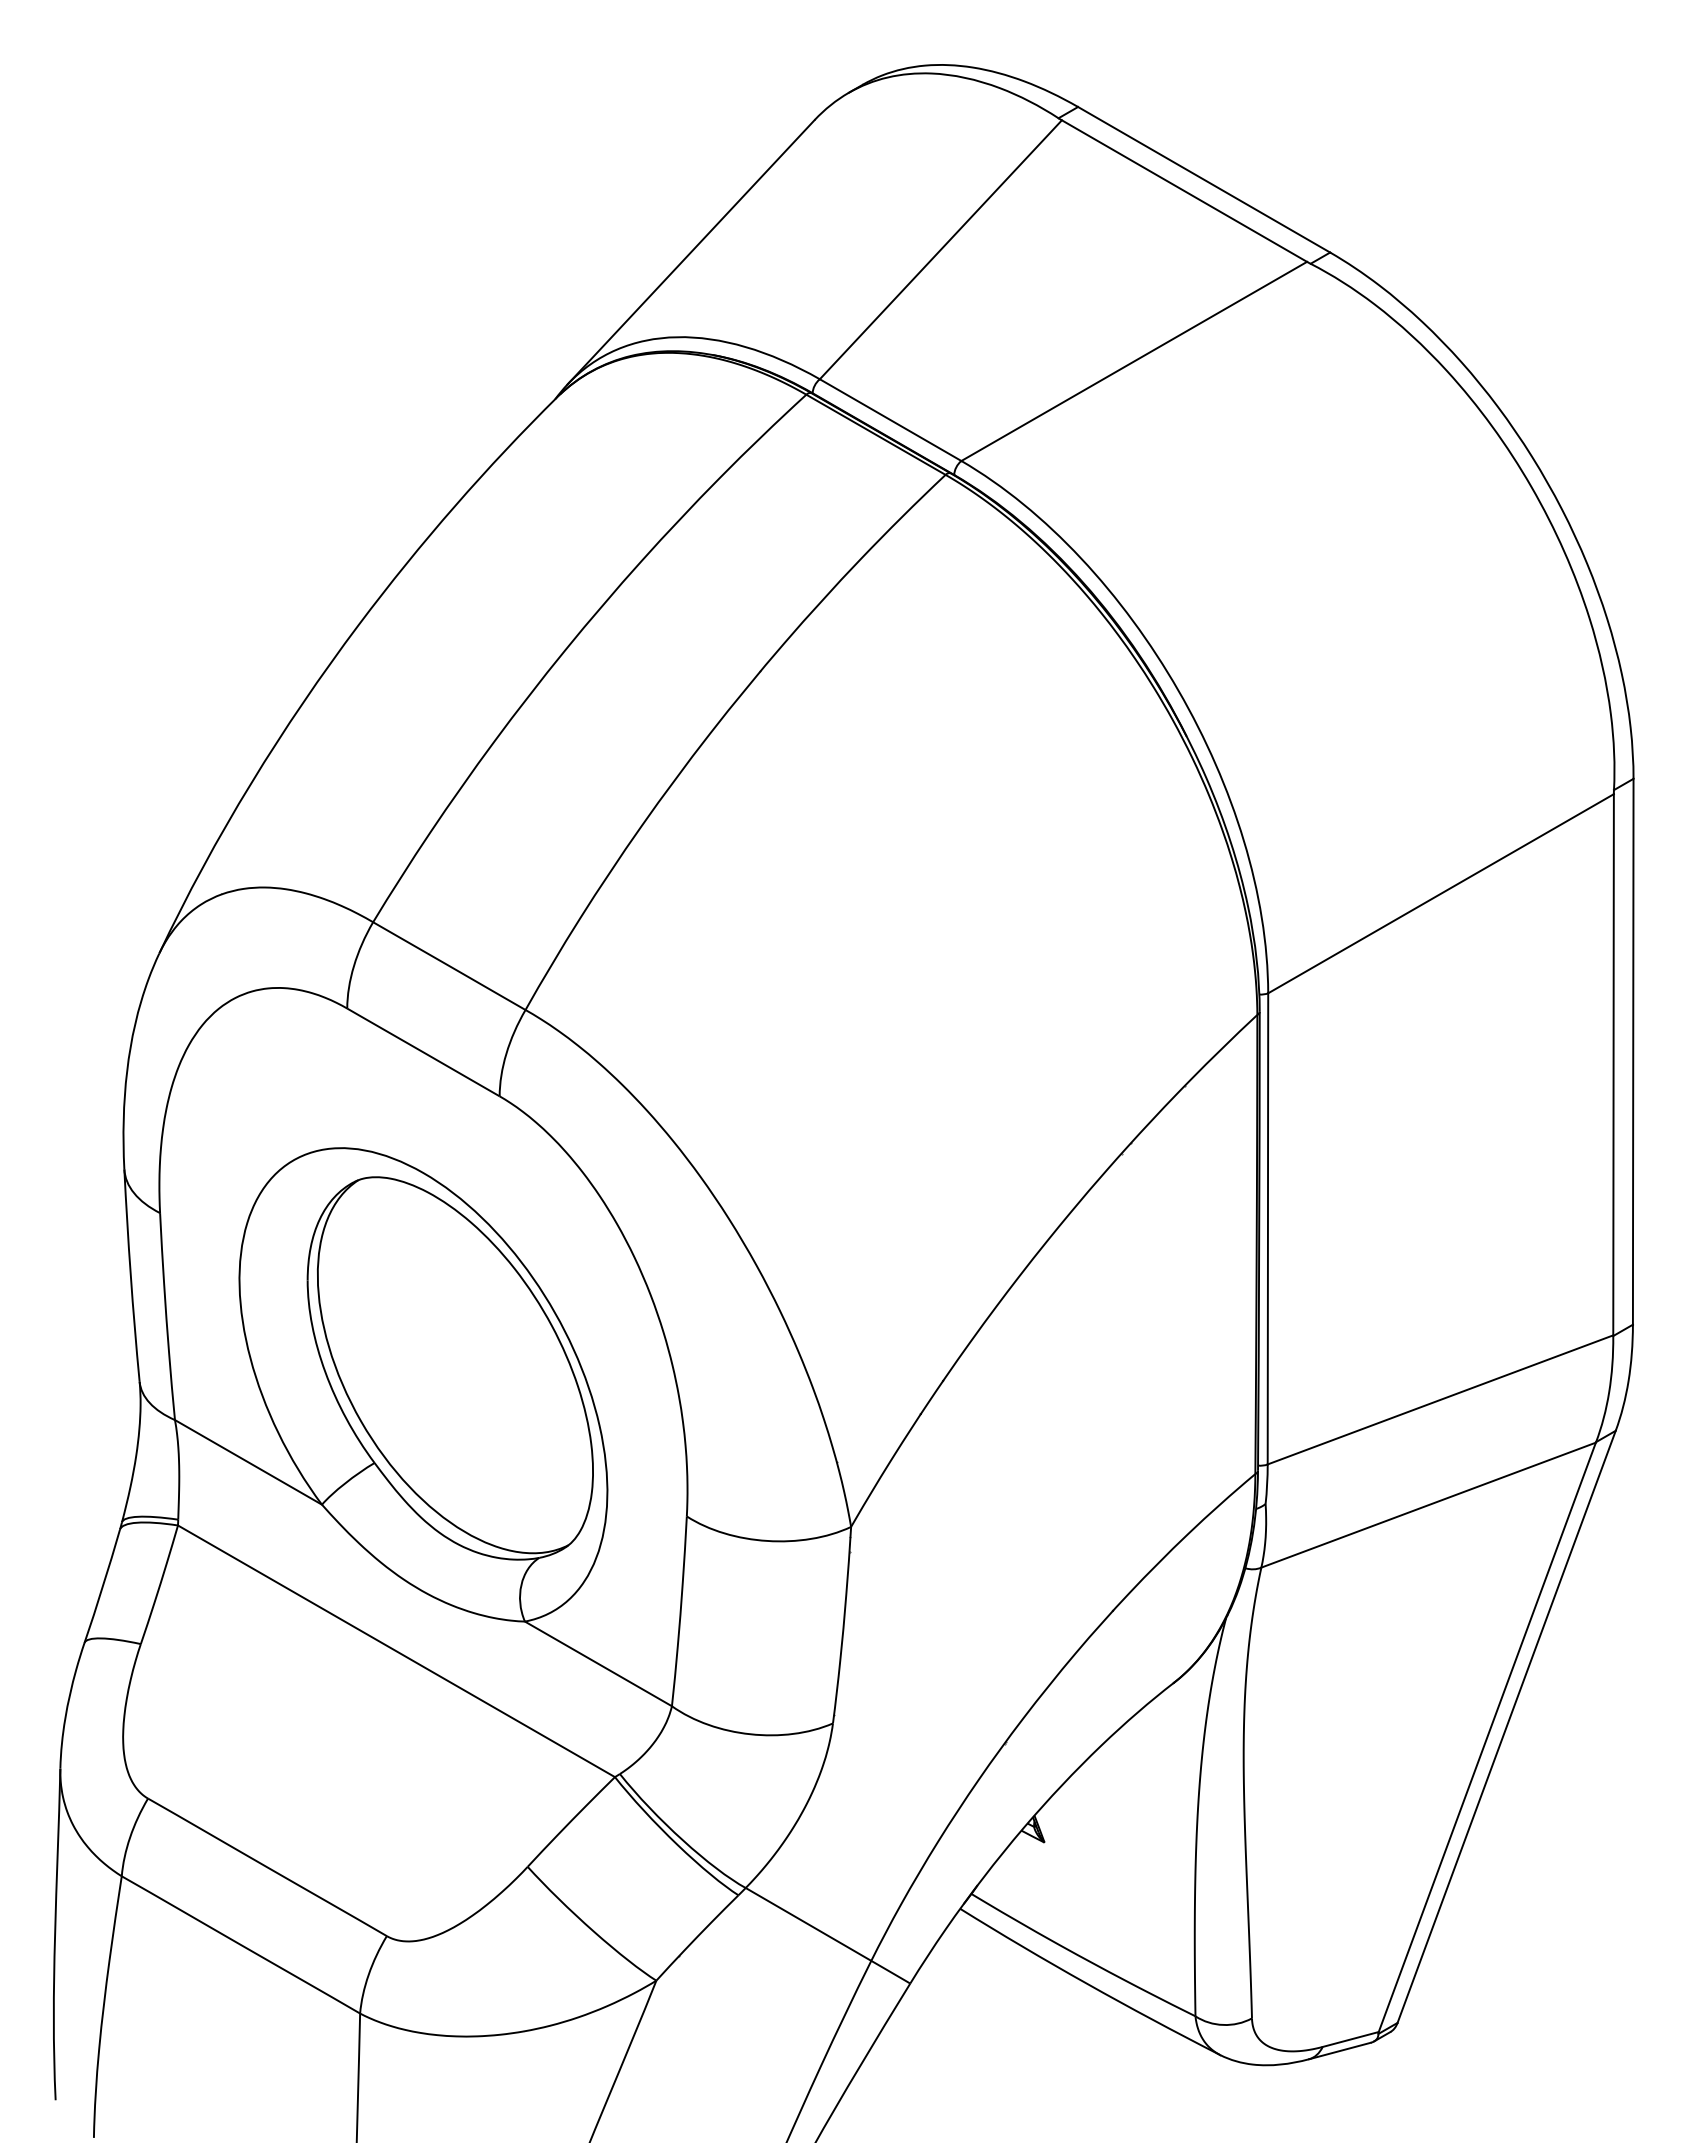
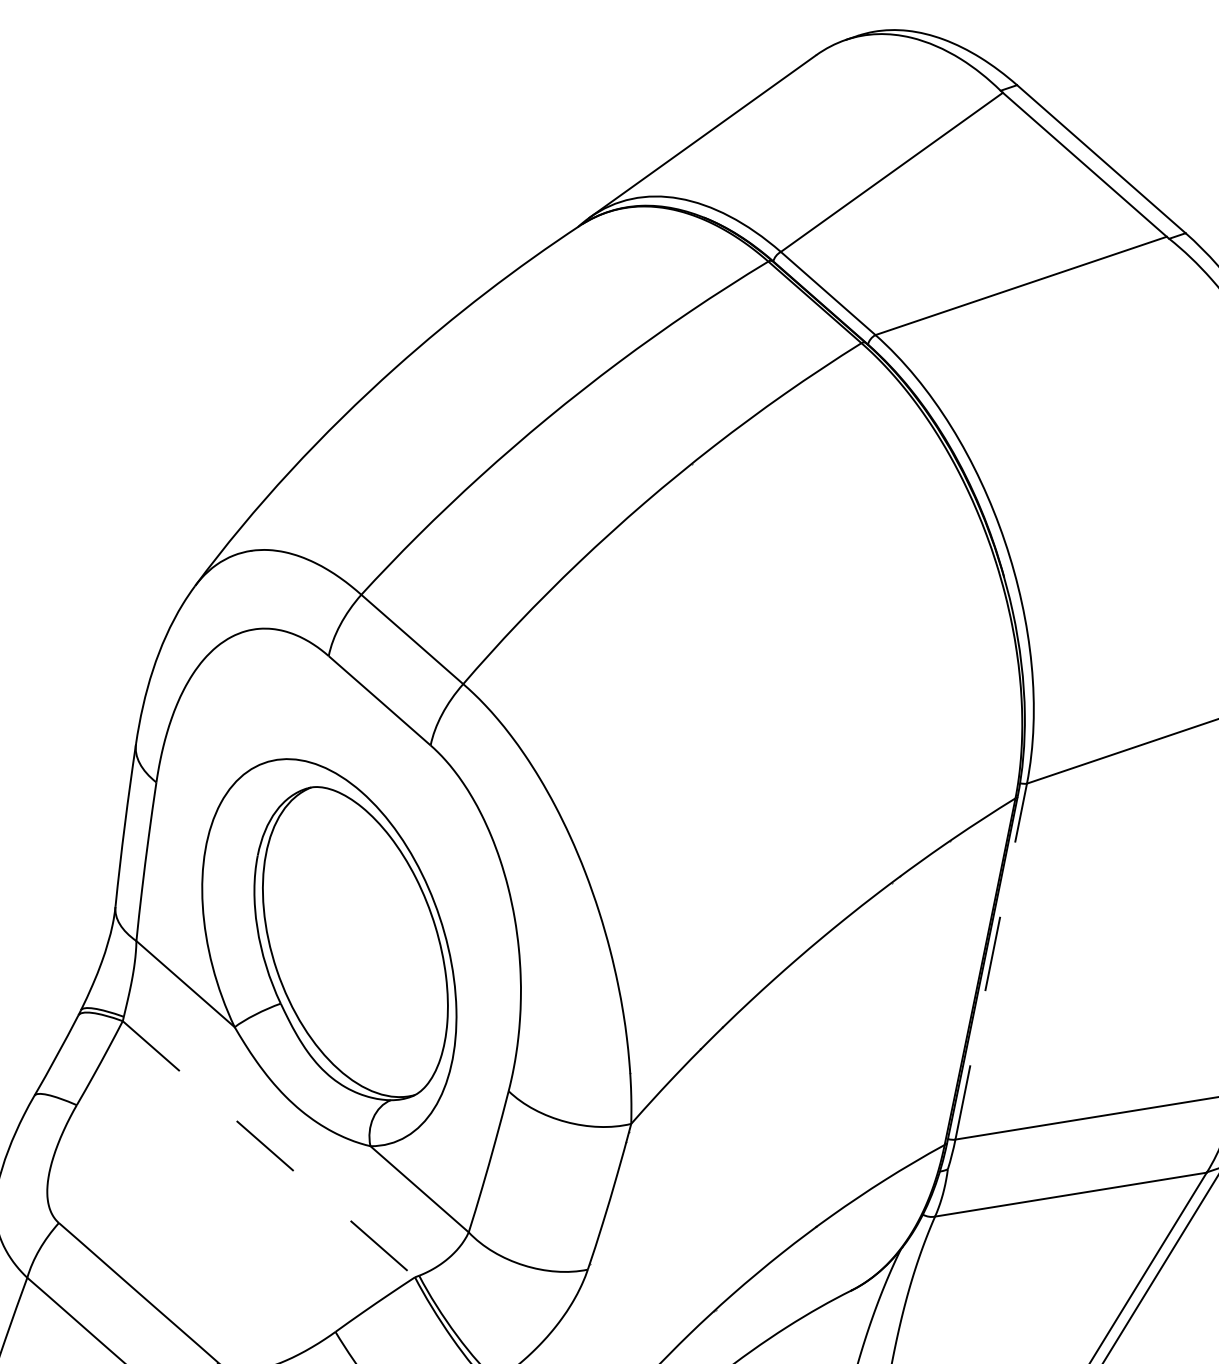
line: (1267, 1228) -> (990, 961), solid -> dashed
line: (396, 1651) -> (268, 1149), solid -> dashed

